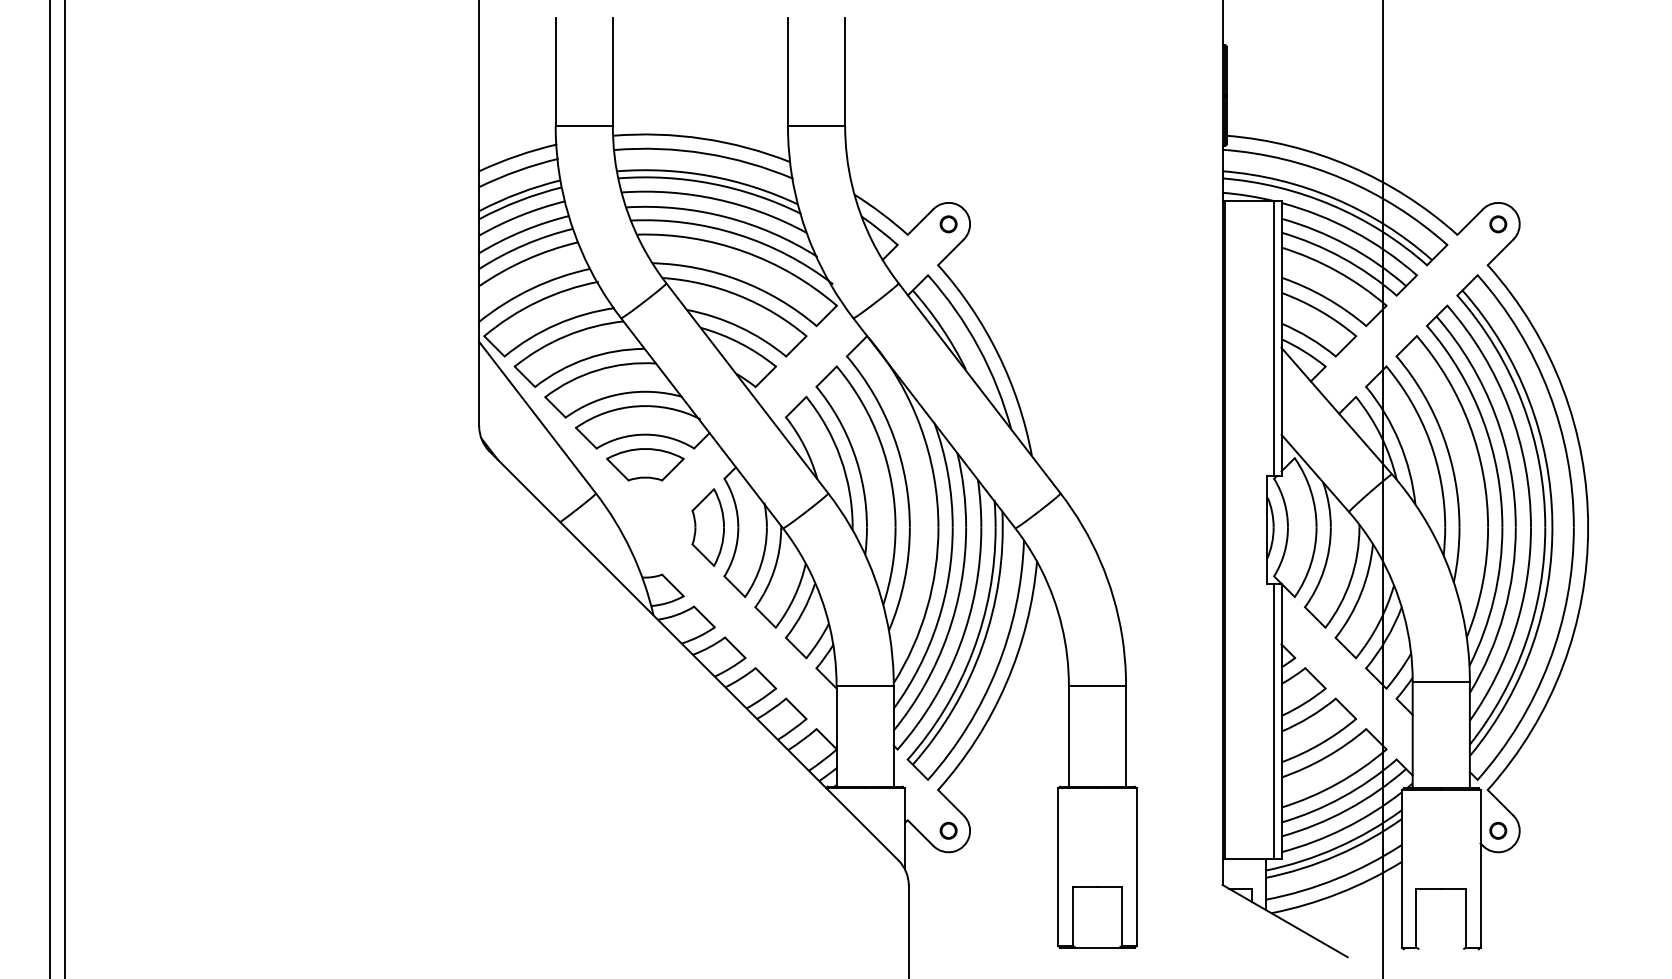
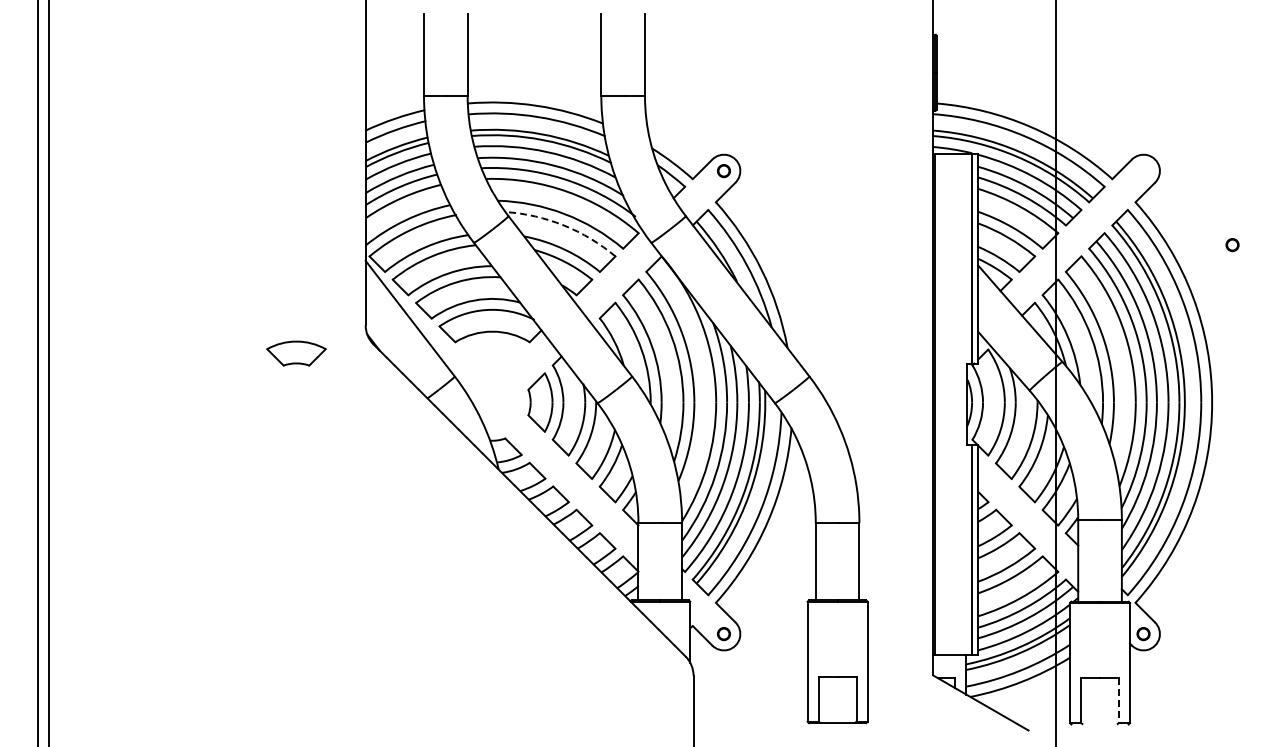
circle: (1498, 224) -> (1232, 245), moved
arc: (739, 295) -> (564, 225), solid -> dashed
part: (645, 464) -> (296, 353), moved
line: (1466, 917) -> (1119, 700), solid -> dashed

